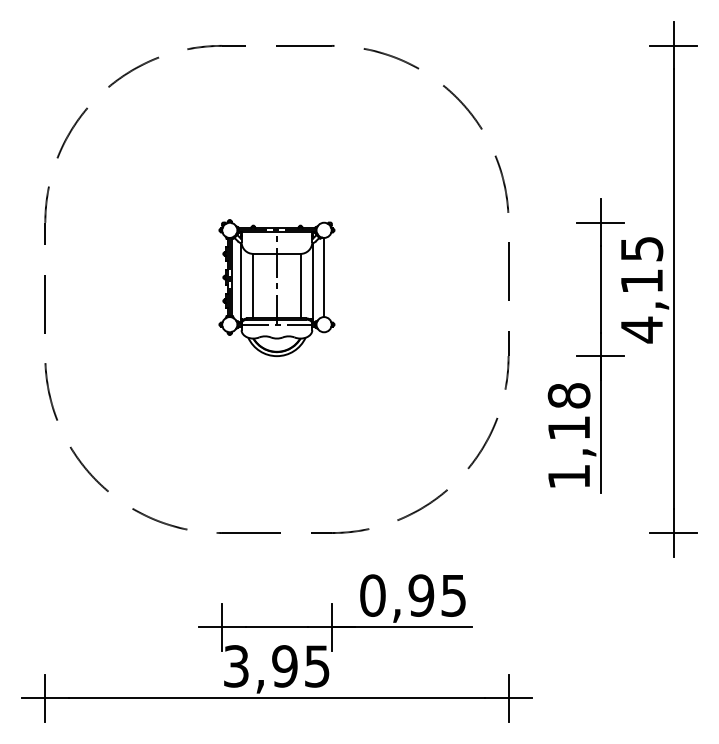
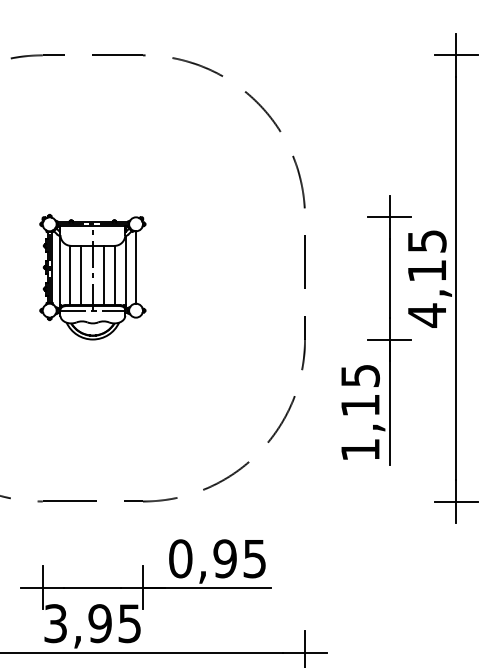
line: (264, 285) -> (81, 274), added
line: (289, 285) -> (104, 274), added
text: (568, 395) -> (359, 375), 1,18 -> 1,15

